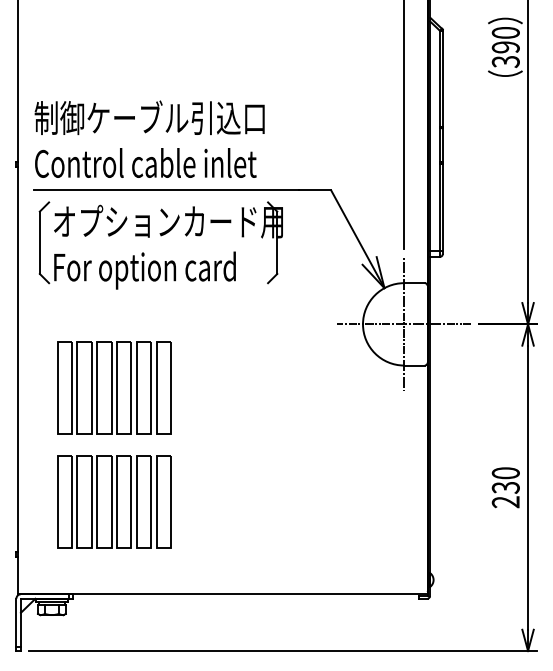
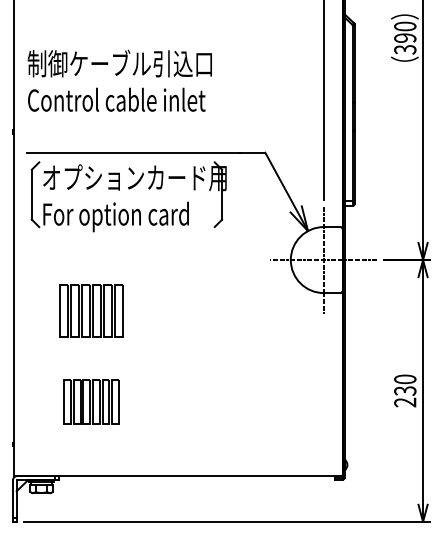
text: (149, 138) -> (119, 80), moved
part: (114, 387) -> (91, 310), size x0.7
part: (114, 500) -> (91, 401), size x0.6

